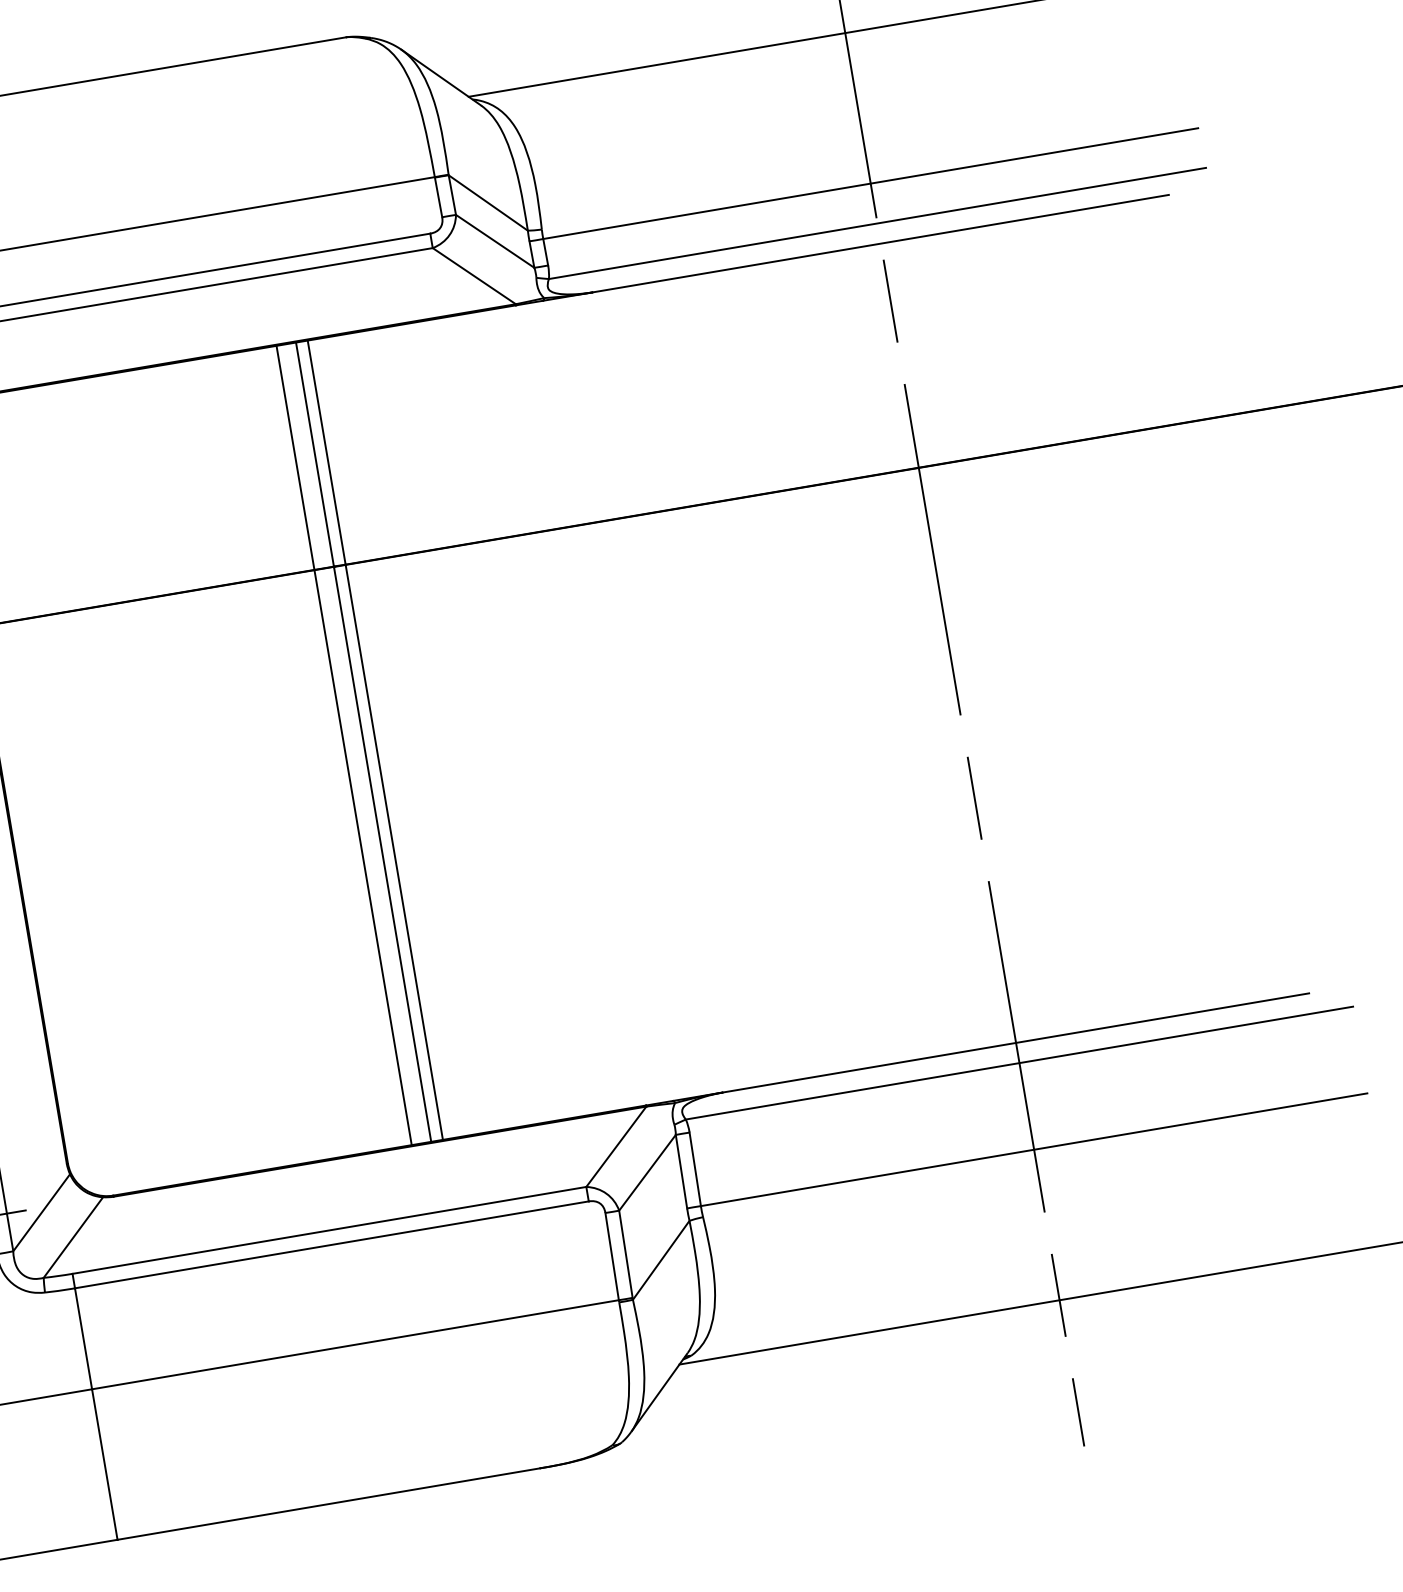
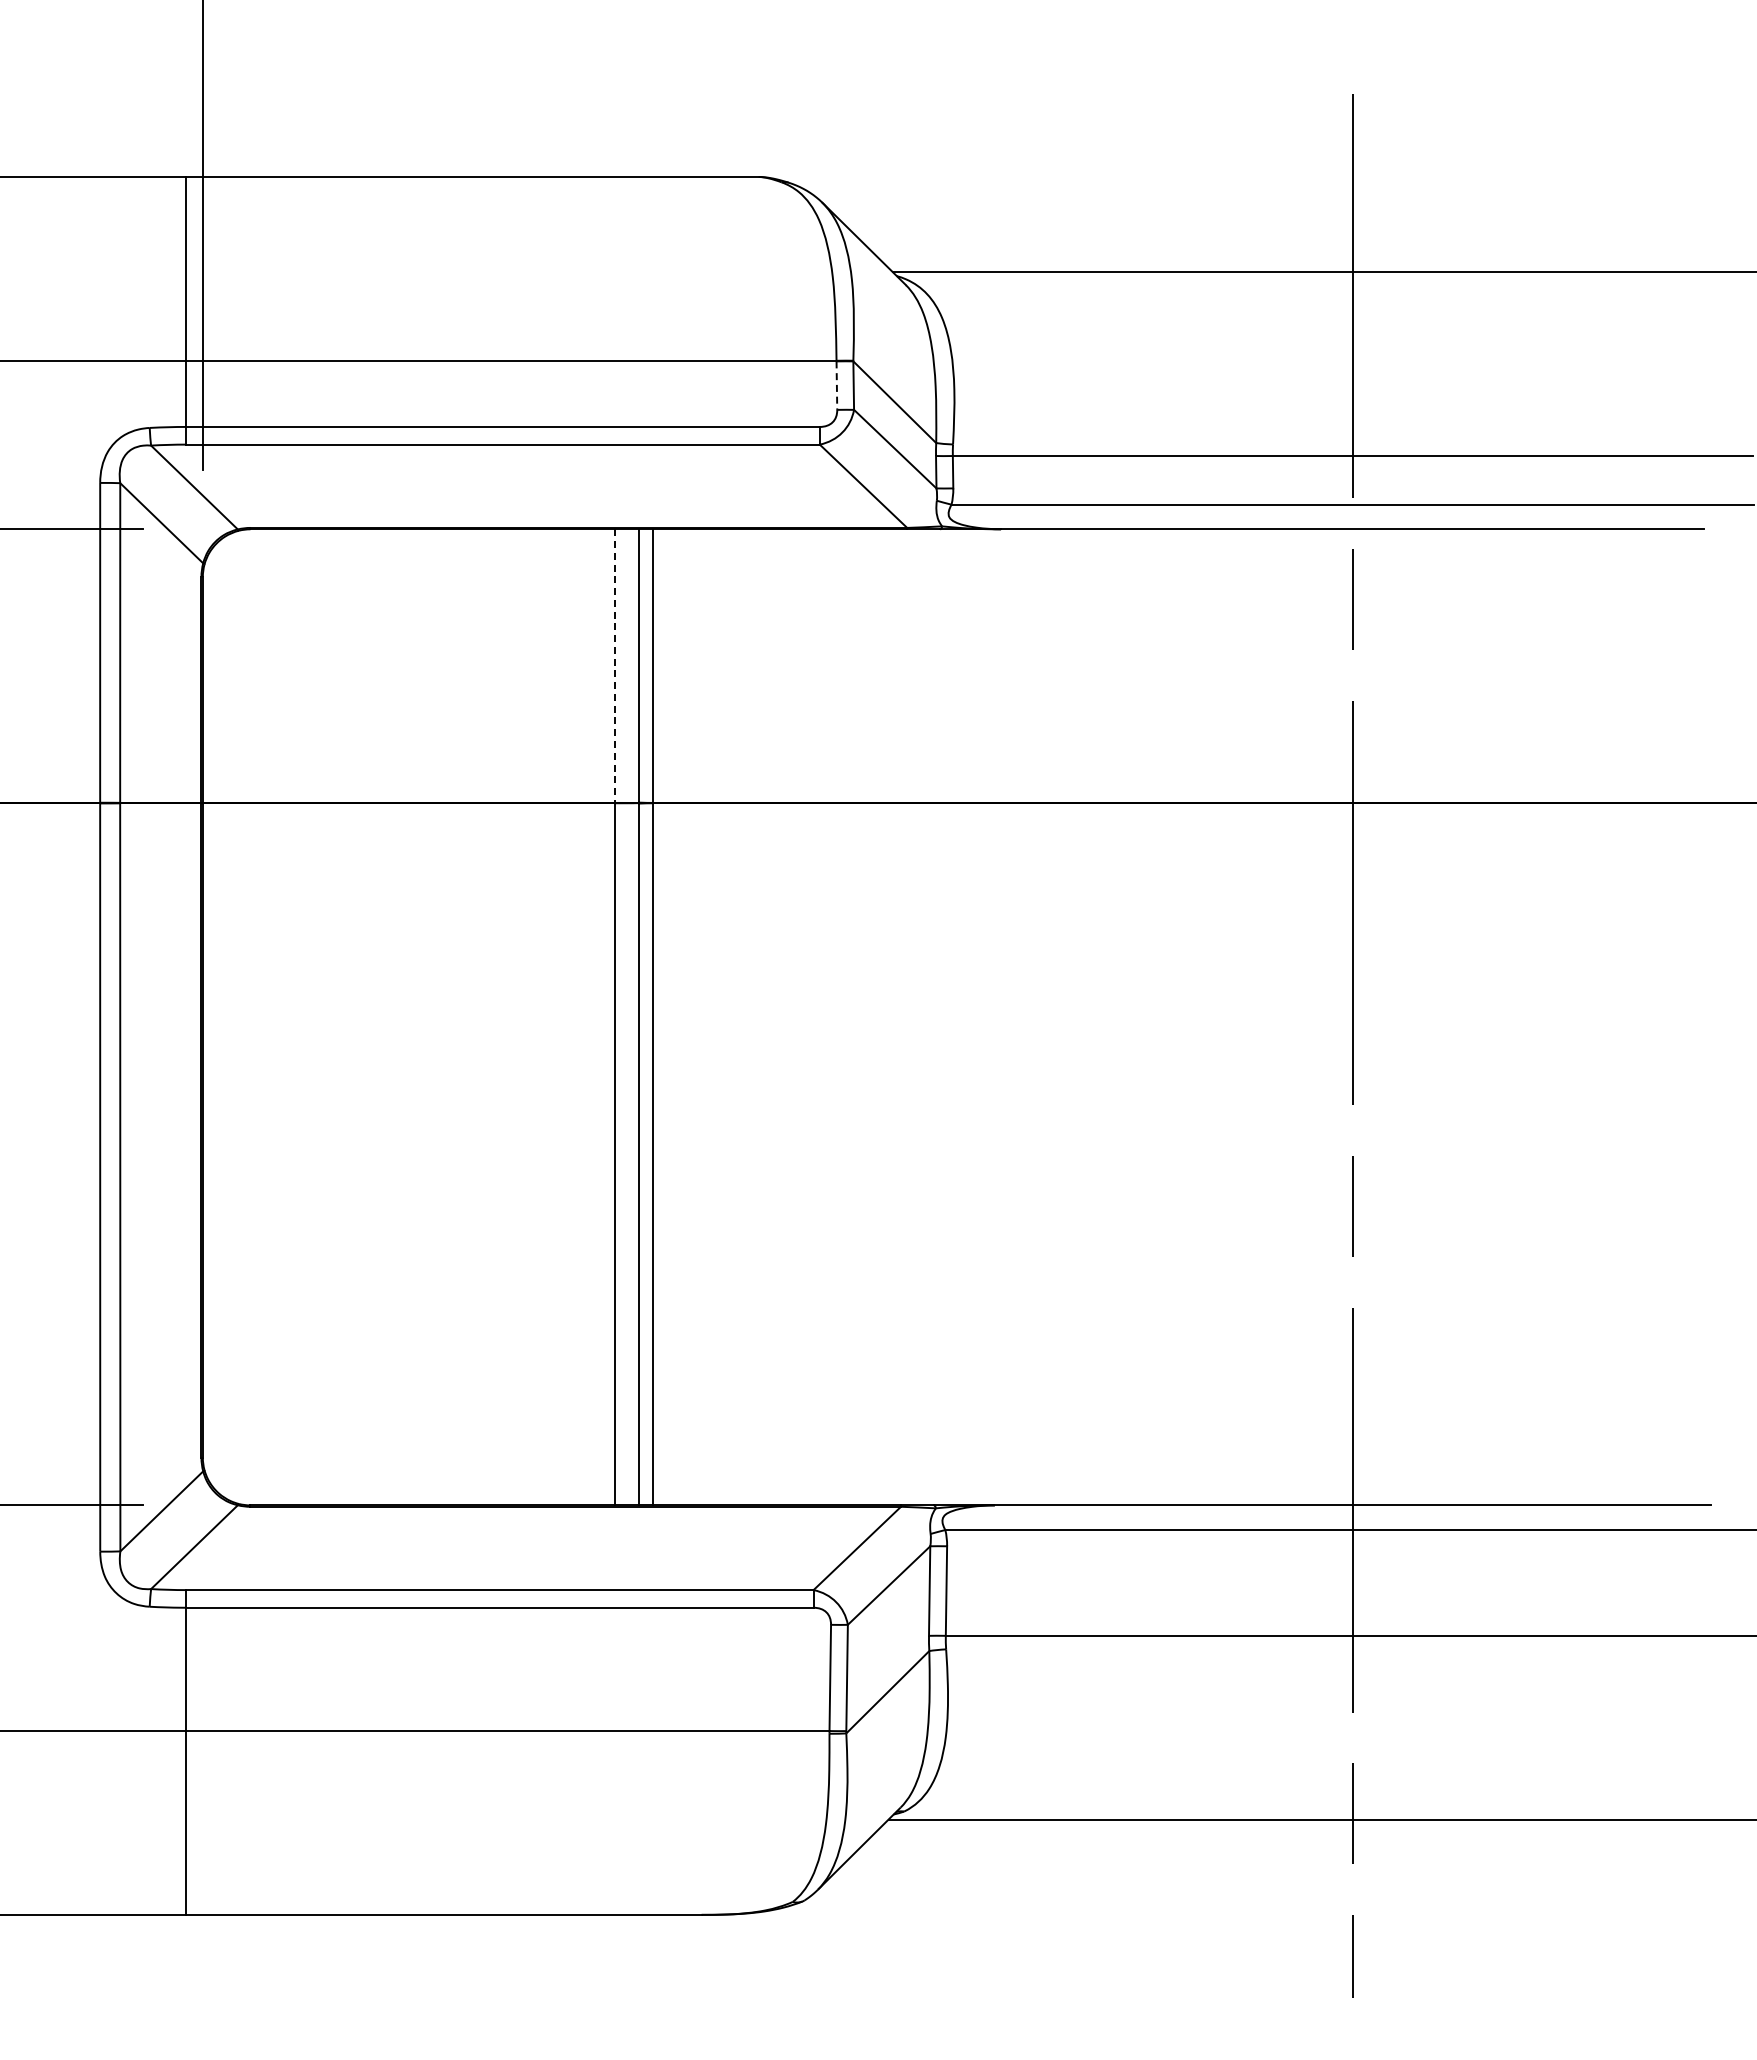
line: (438, 198) -> (836, 386), solid -> dashed
line: (295, 458) -> (614, 666), solid -> dashed

